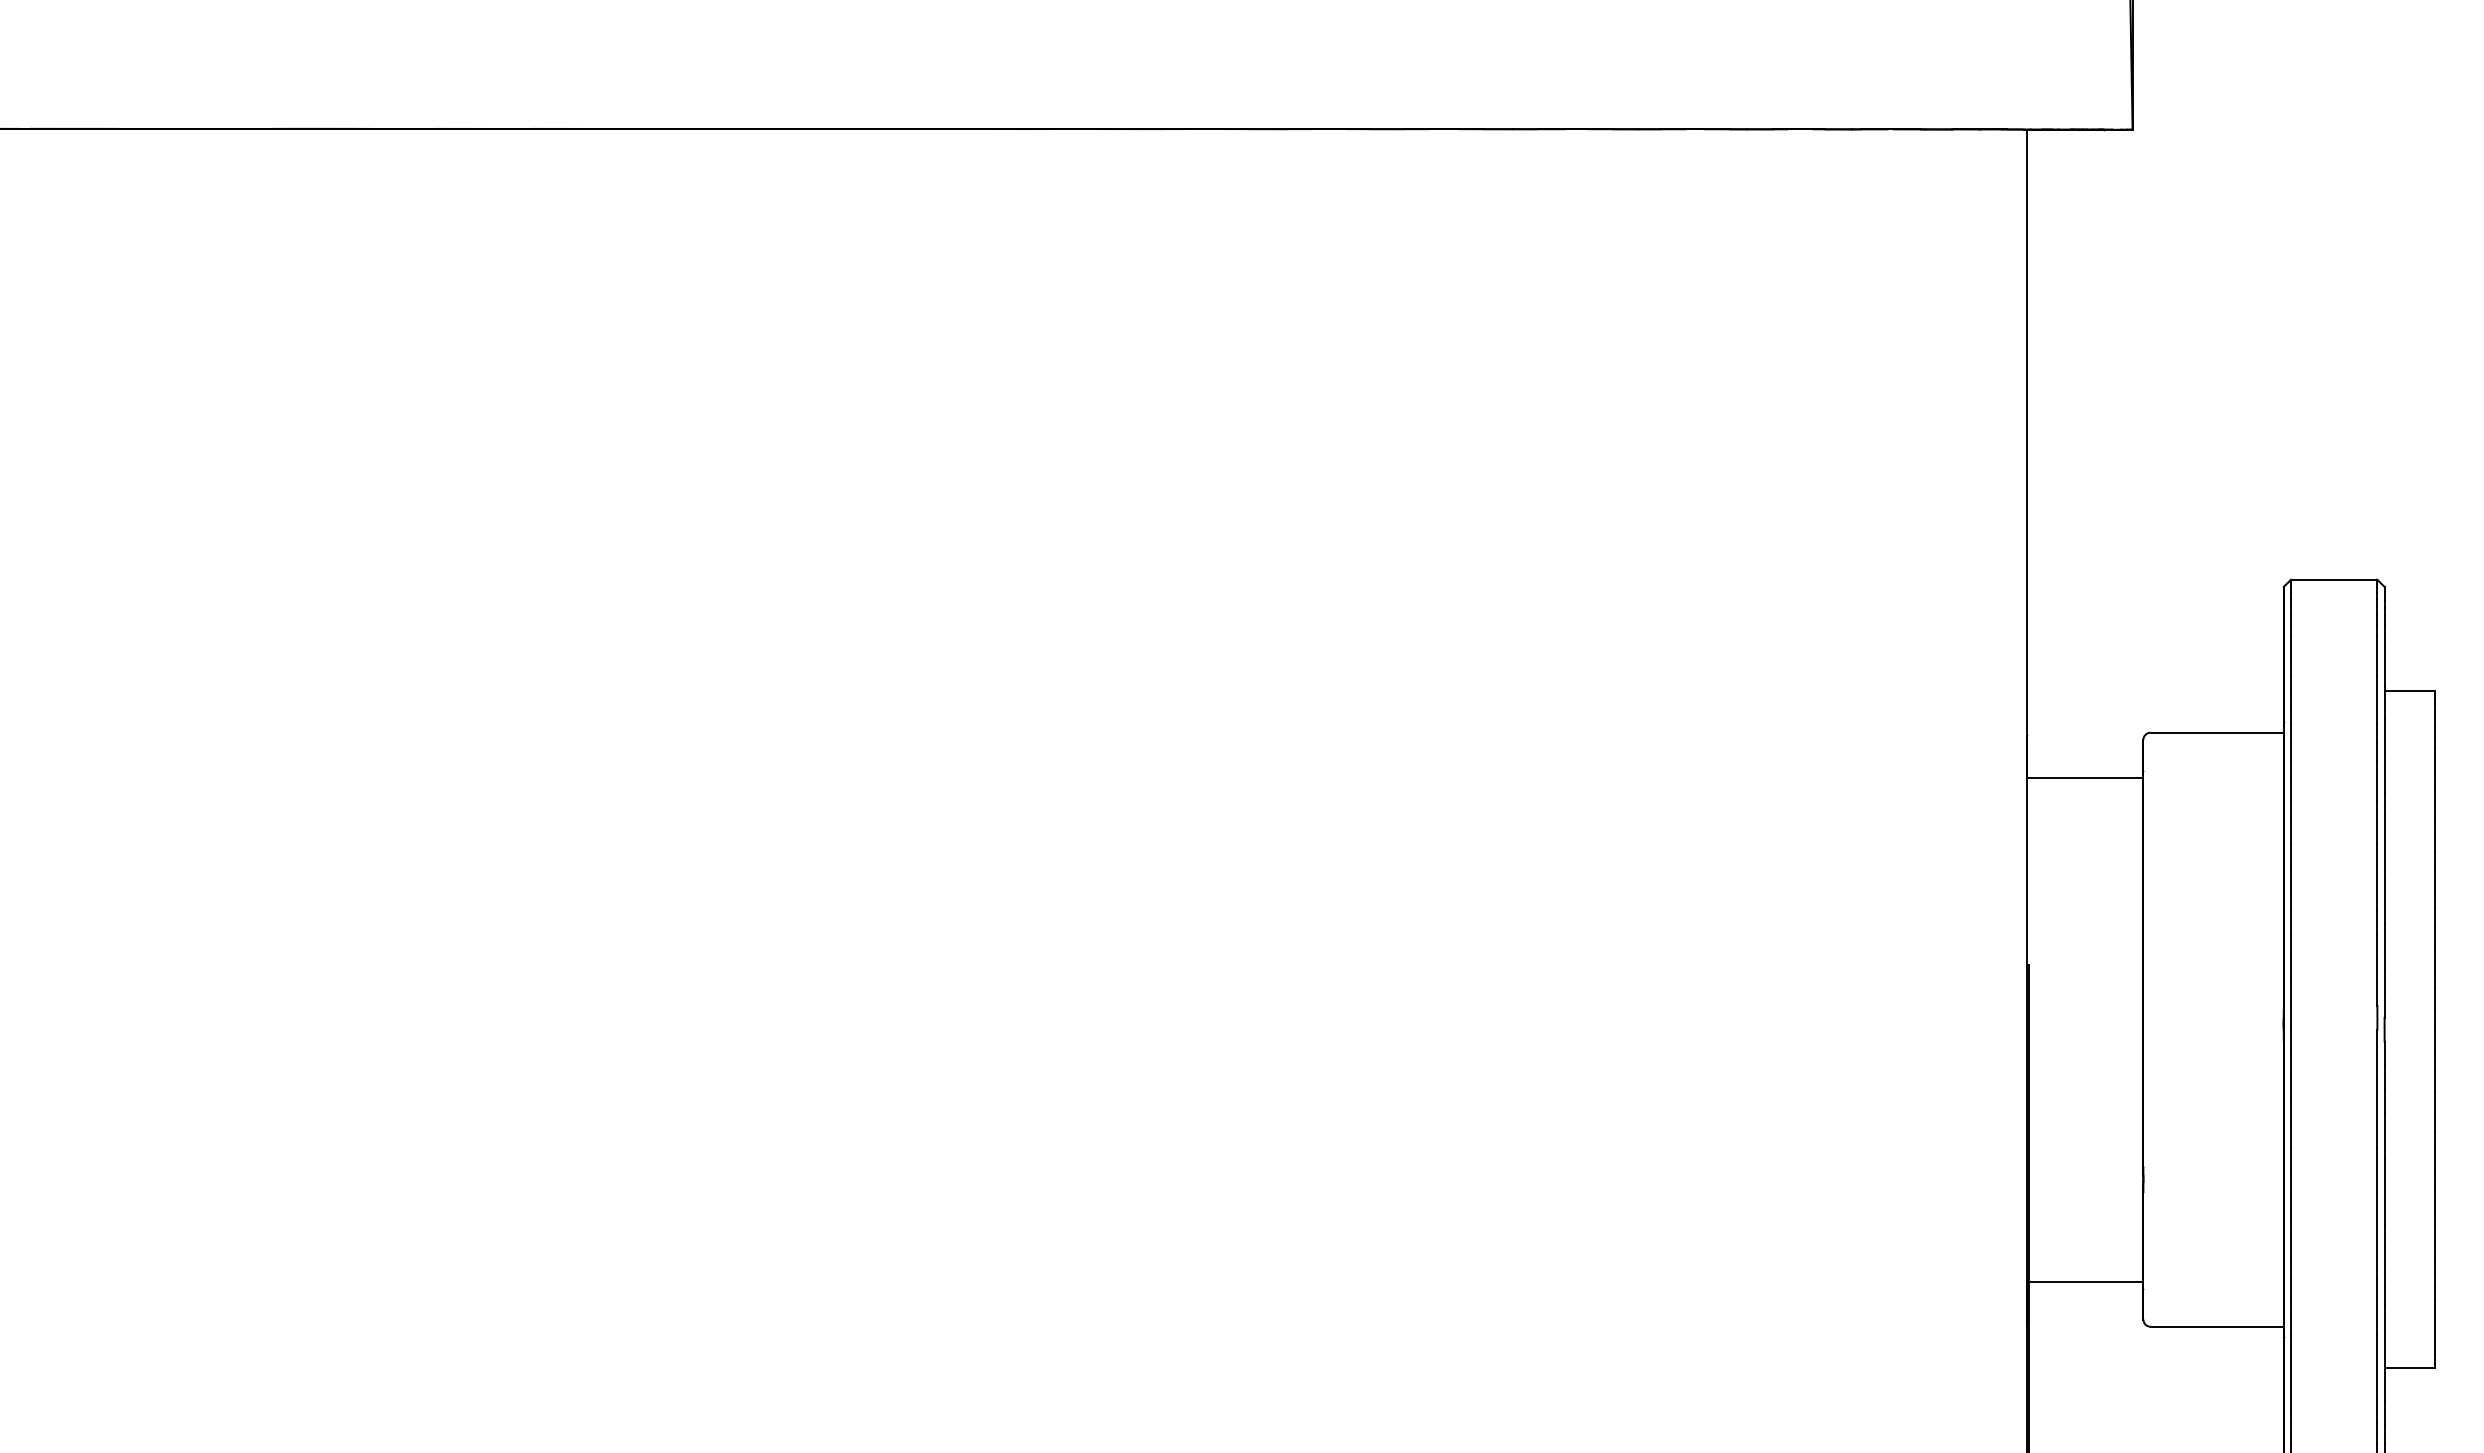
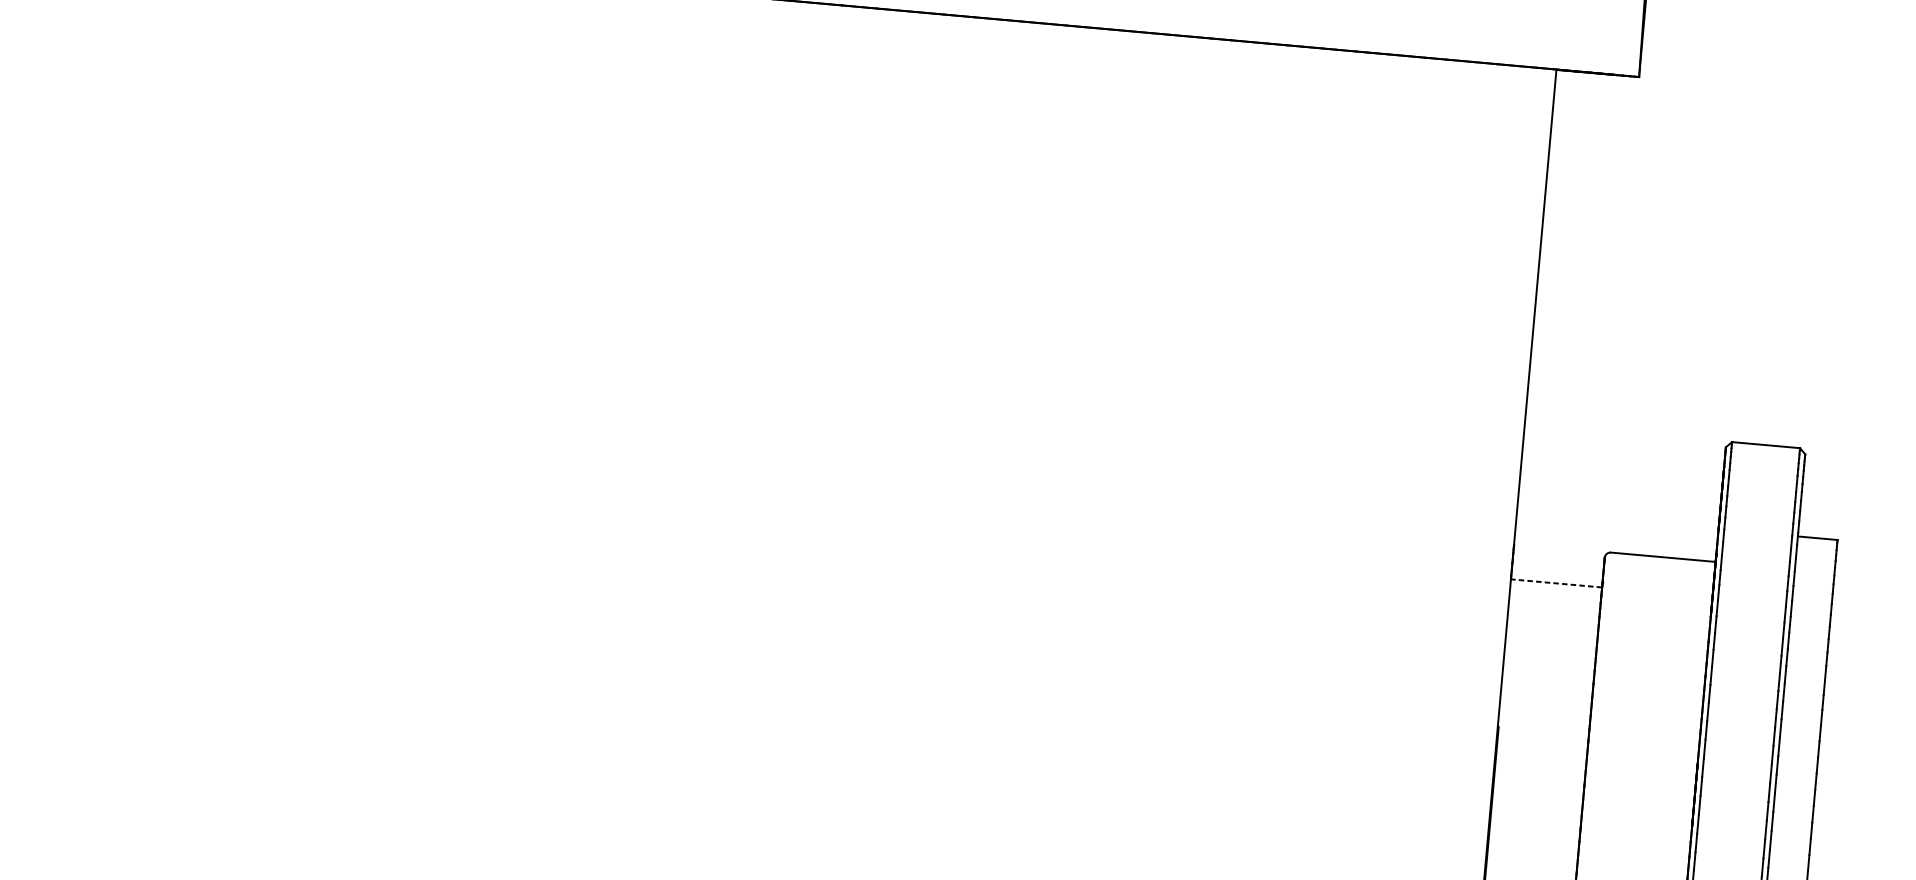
line: (2085, 777) -> (1556, 583), solid -> dashed

